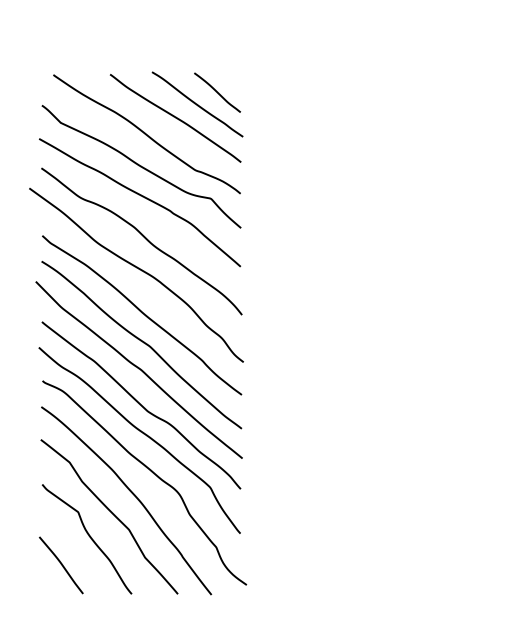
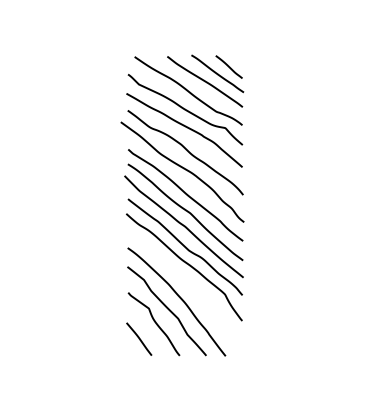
curve: (152, 473) -> (191, 286), removed

